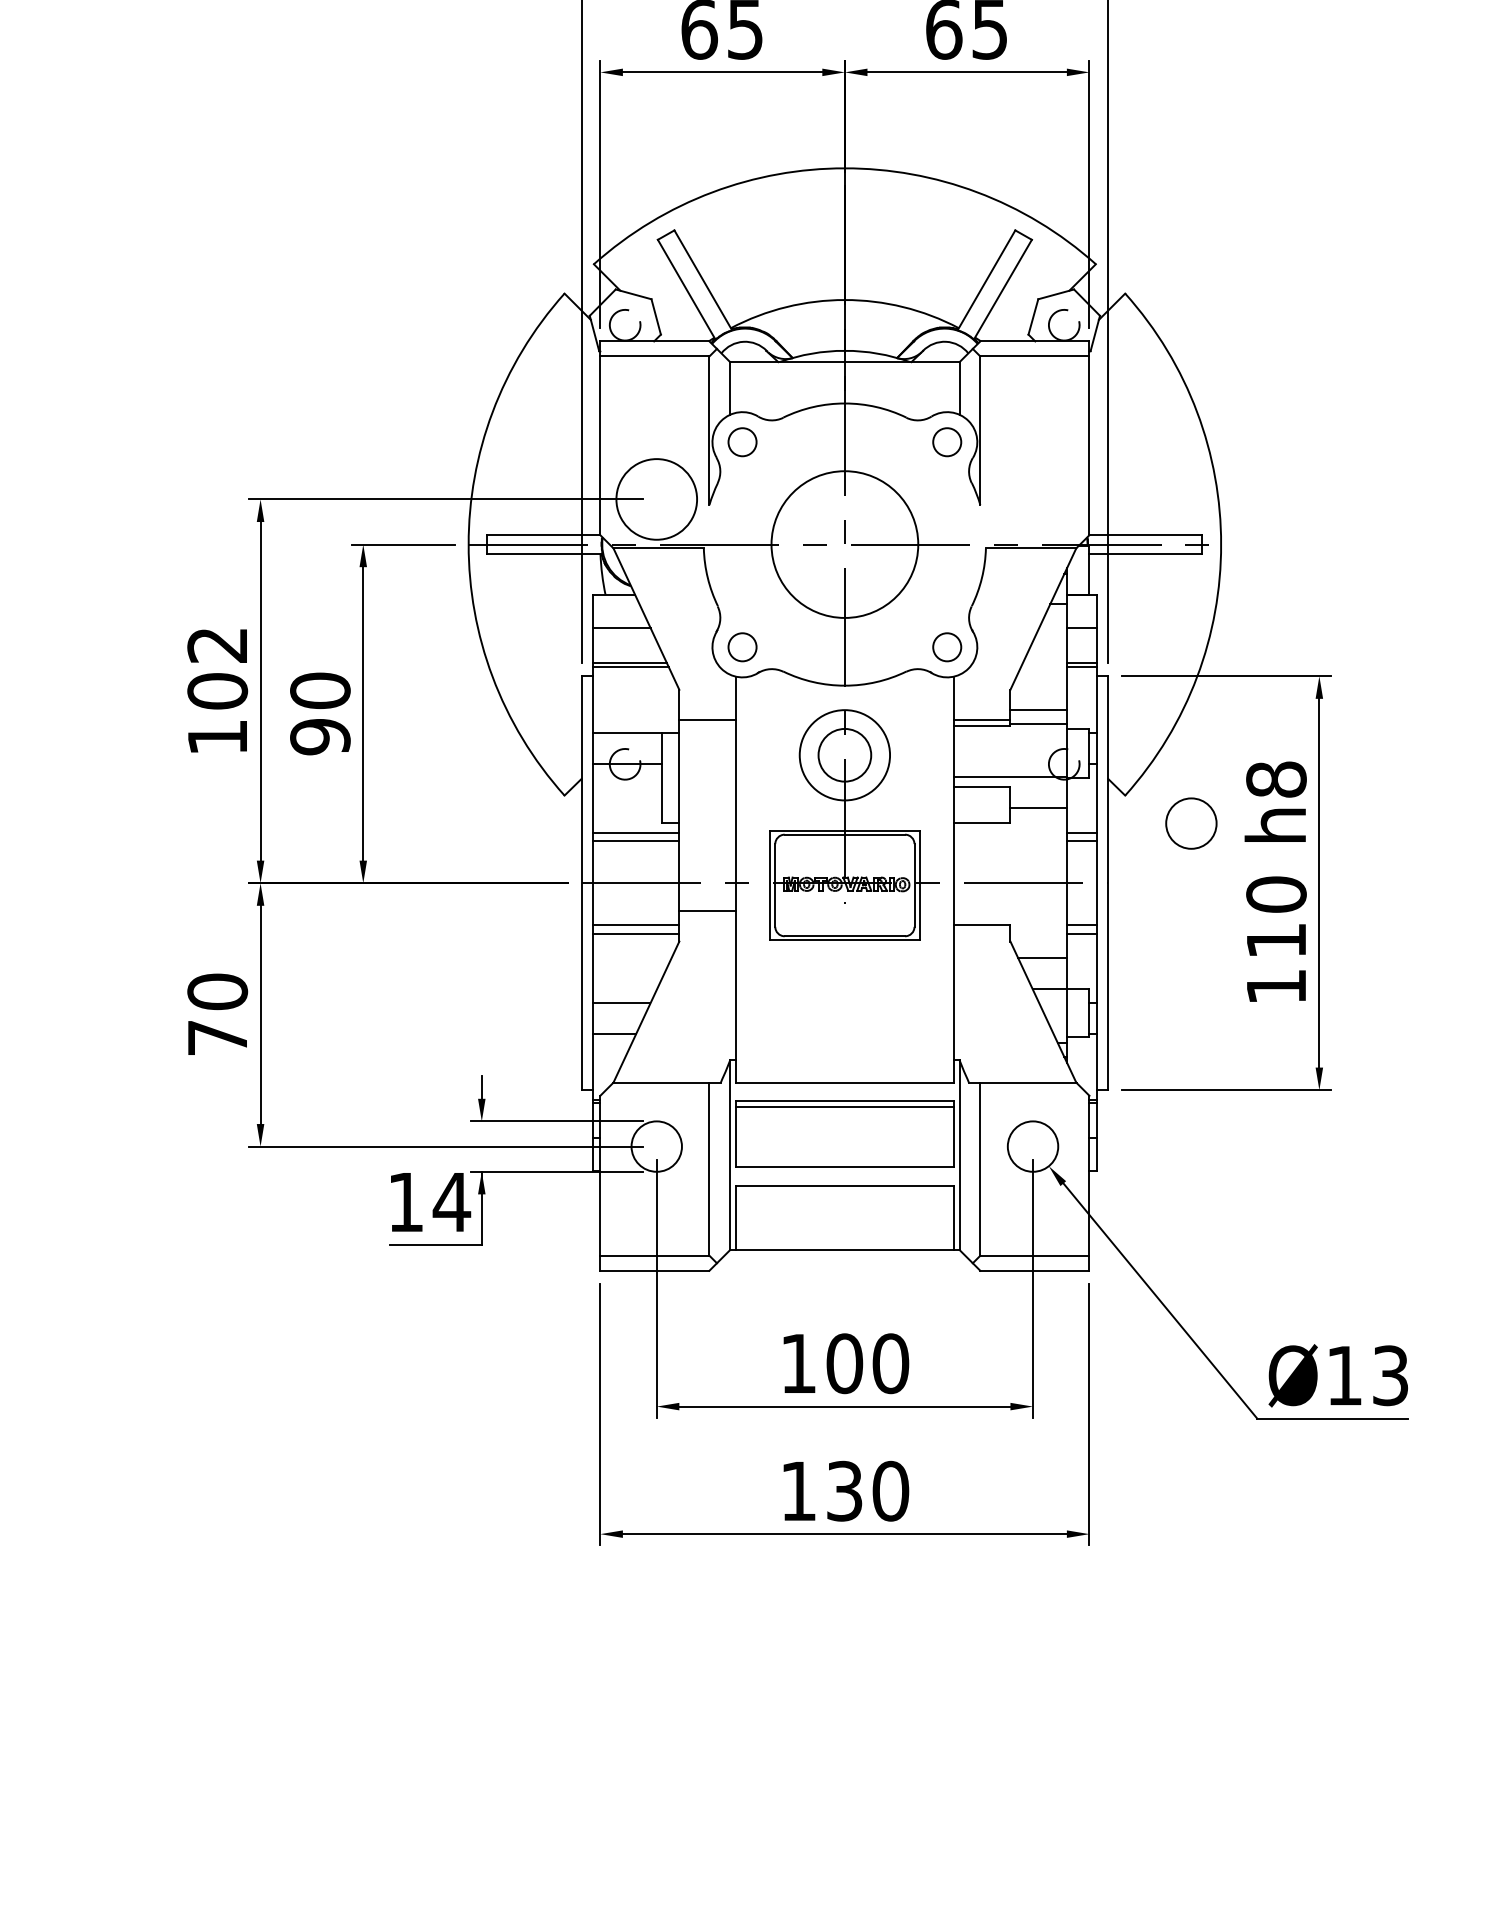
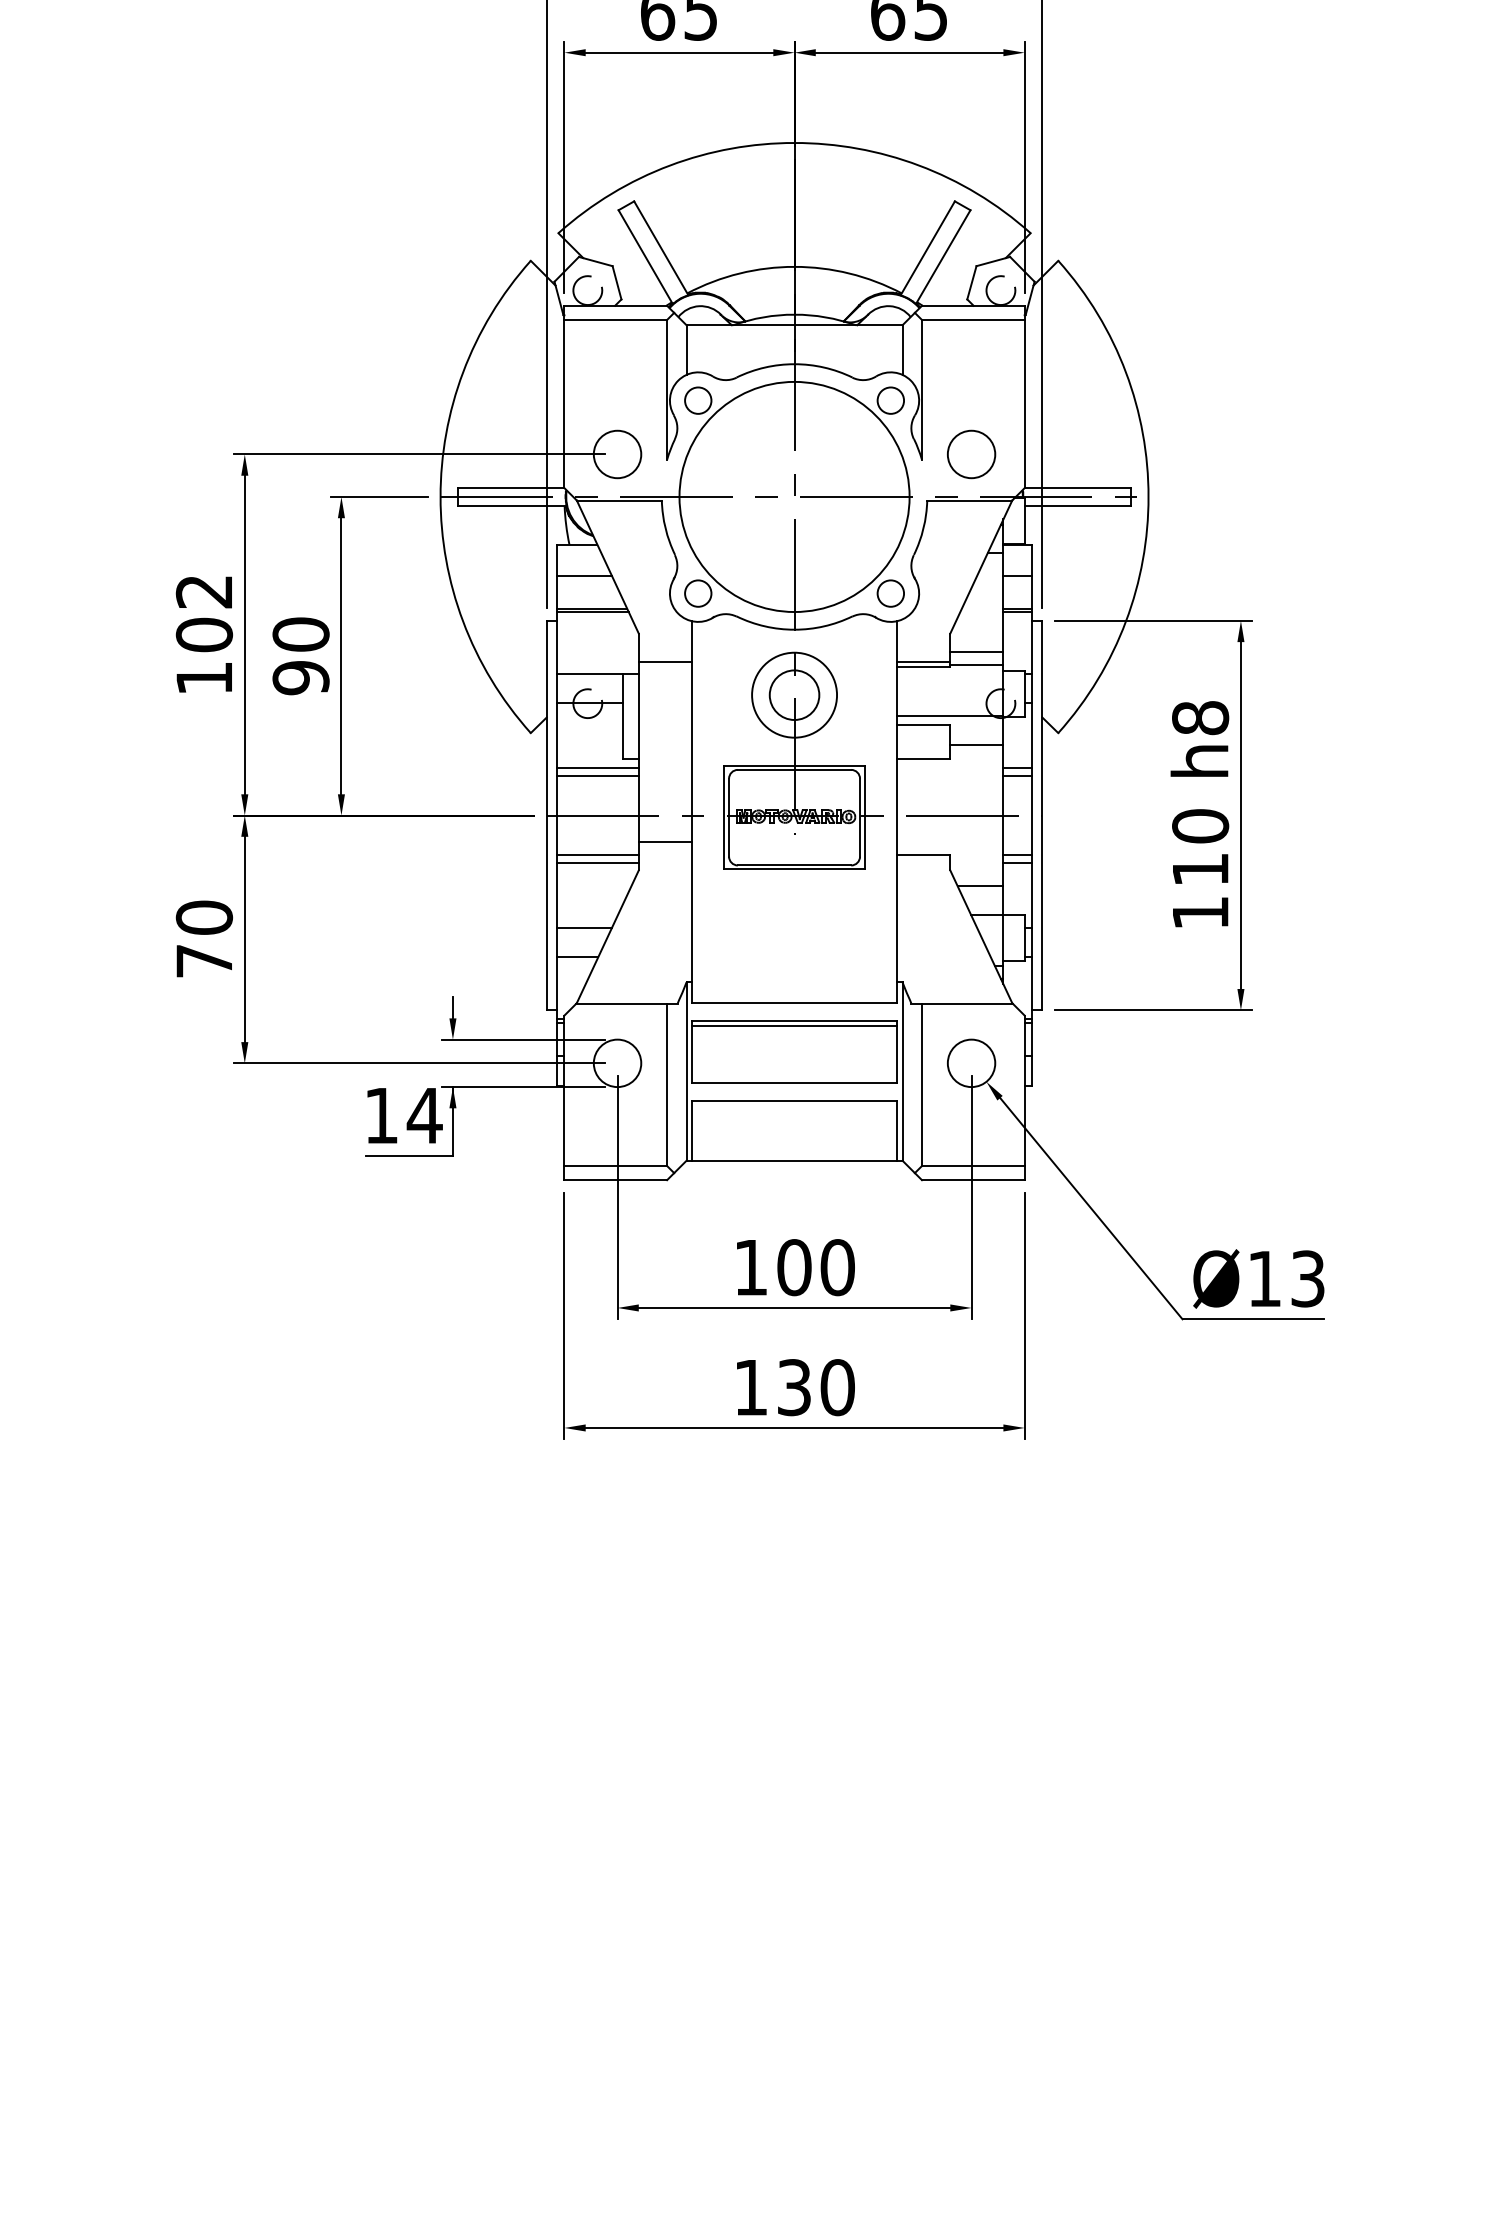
circle: (656, 499) -> (617, 454), size x0.62
circle: (844, 544) -> (794, 496), size x1.67
circle: (1191, 823) -> (971, 454), moved

